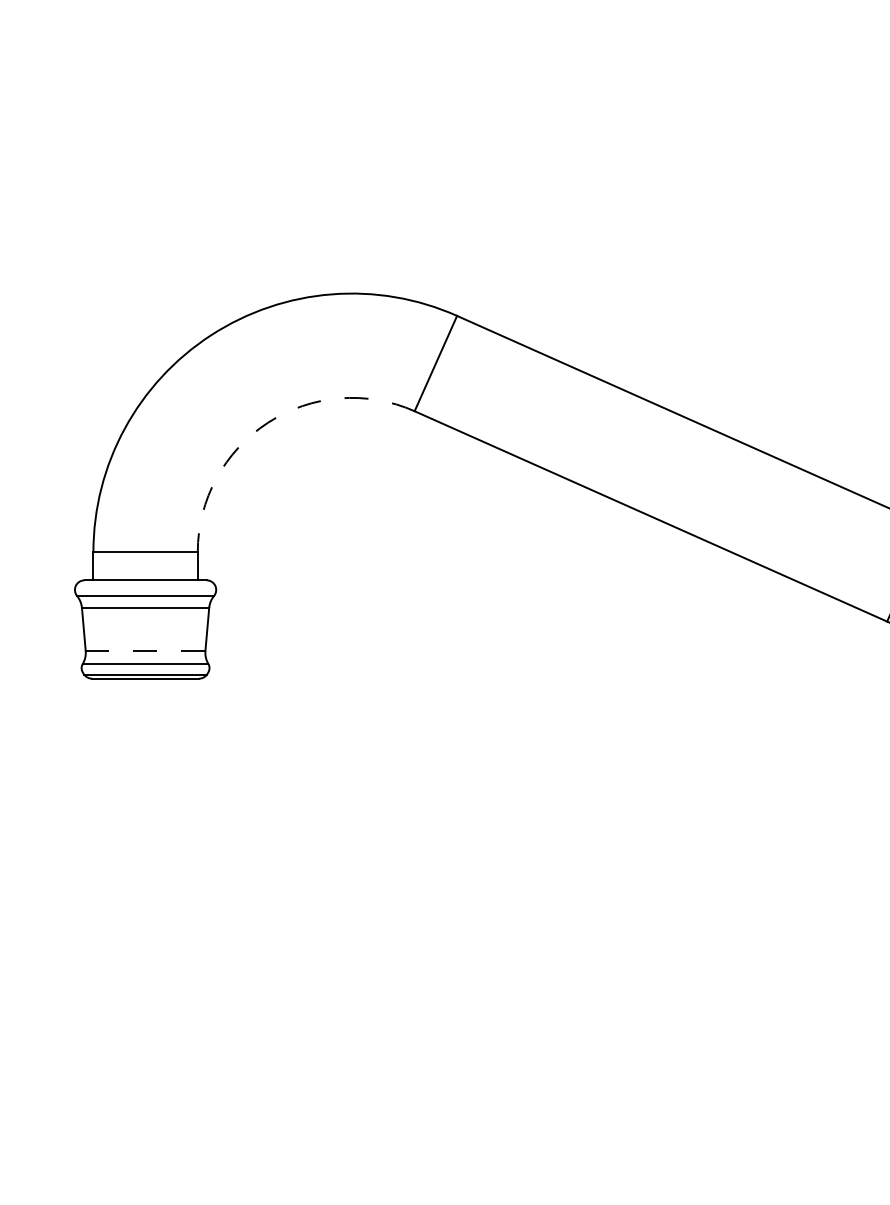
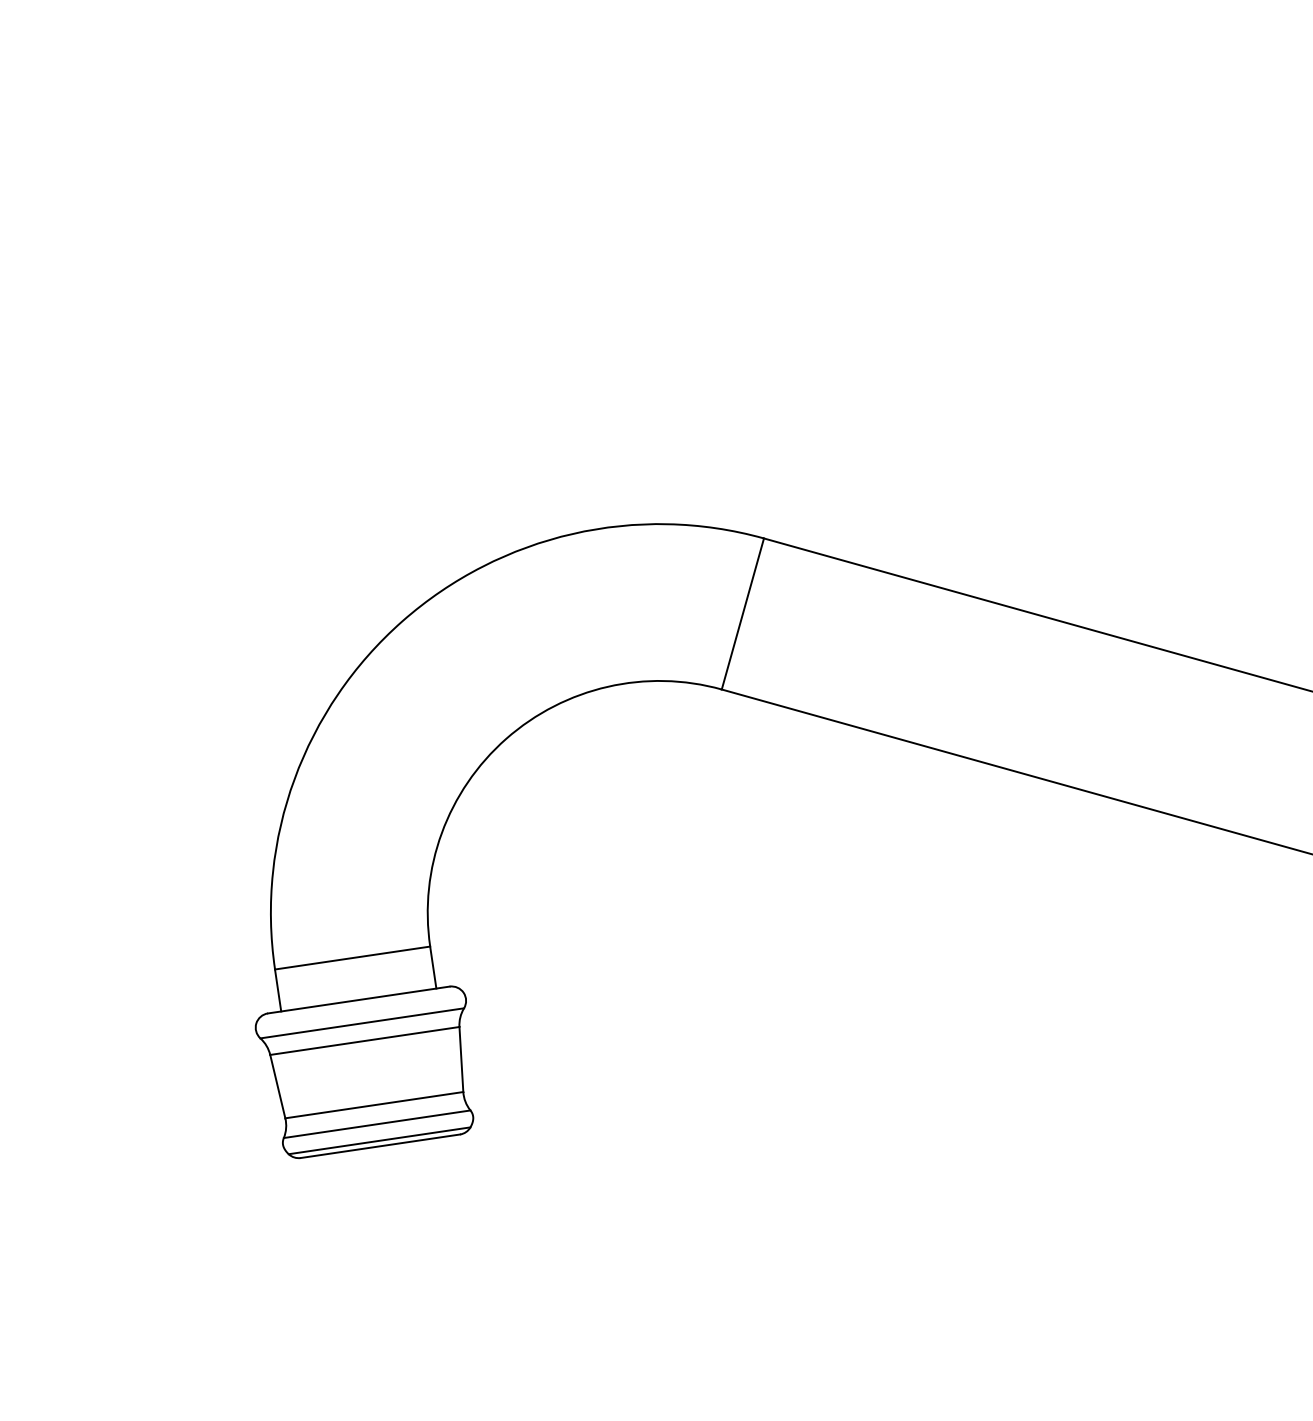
arc: (267, 422) -> (505, 738), dashed -> solid
line: (145, 651) -> (374, 1105), dashed -> solid

